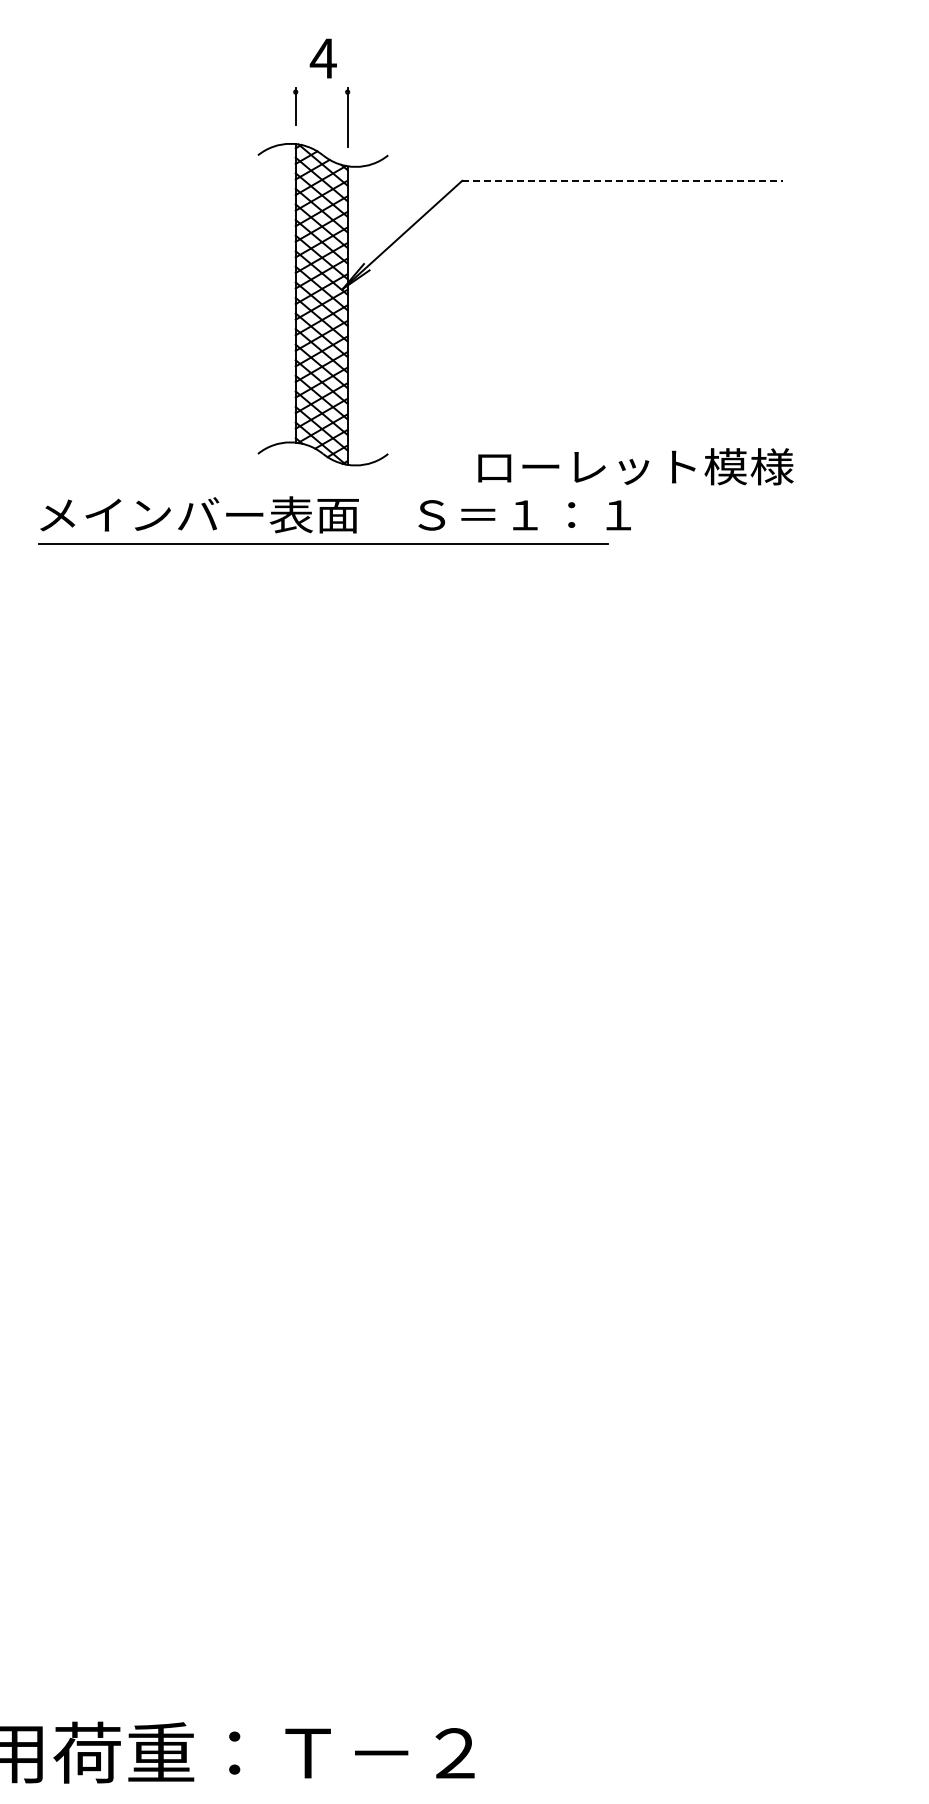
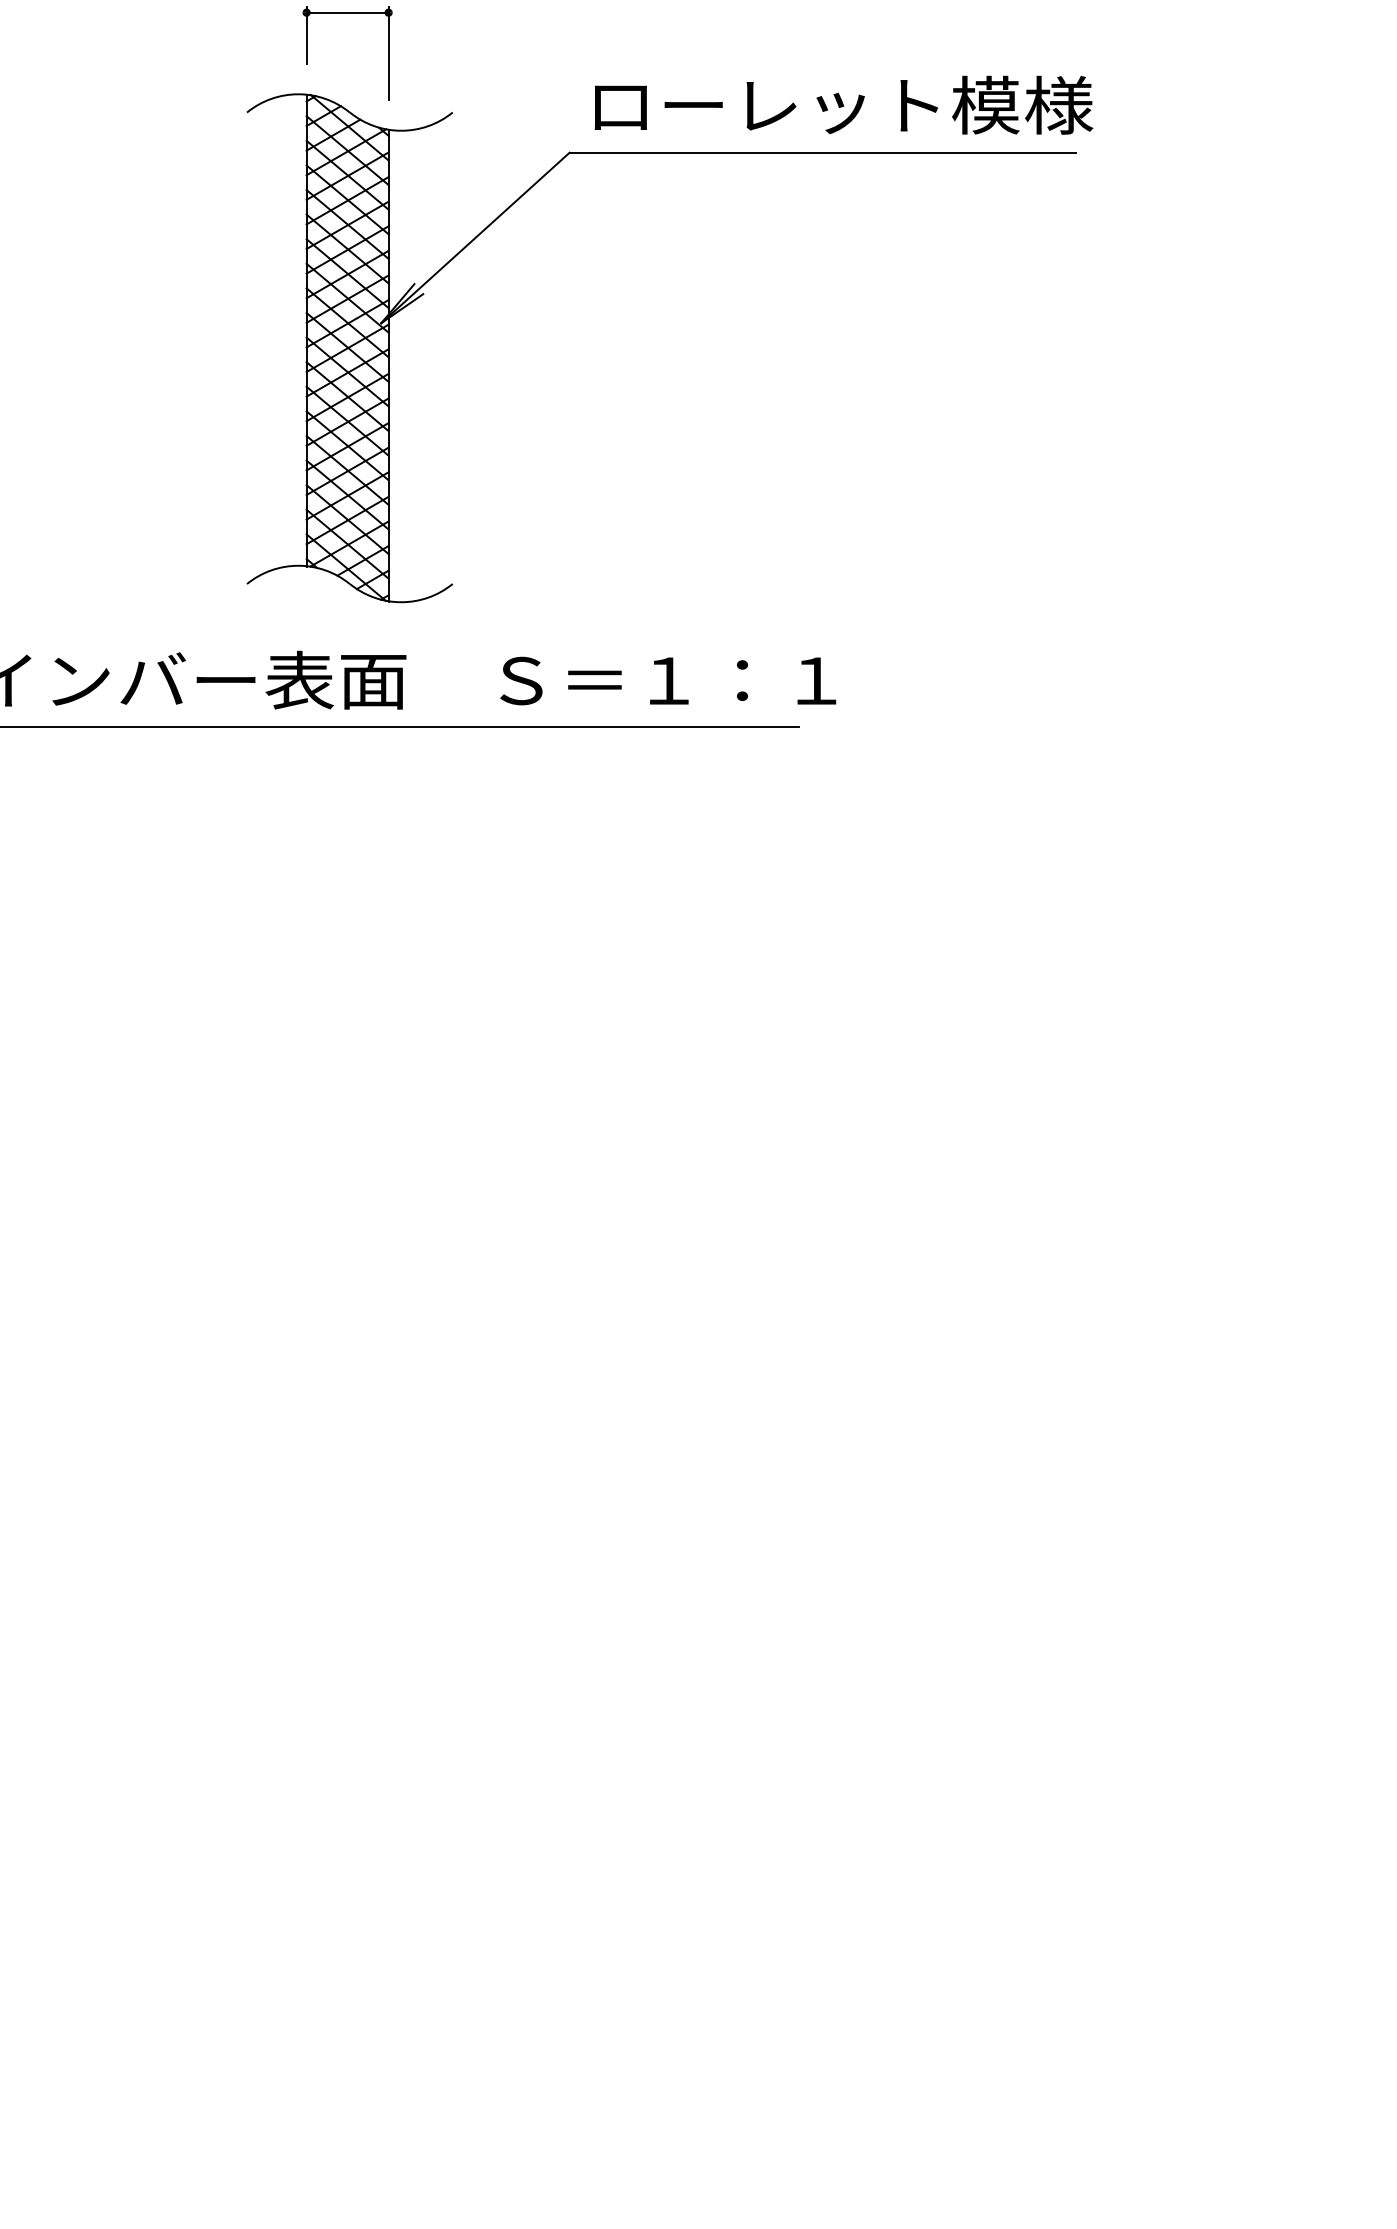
line: (321, 92) -> (347, 13), added
line: (623, 180) -> (824, 152), dashed -> solid
text: (635, 466) -> (843, 104), moved

